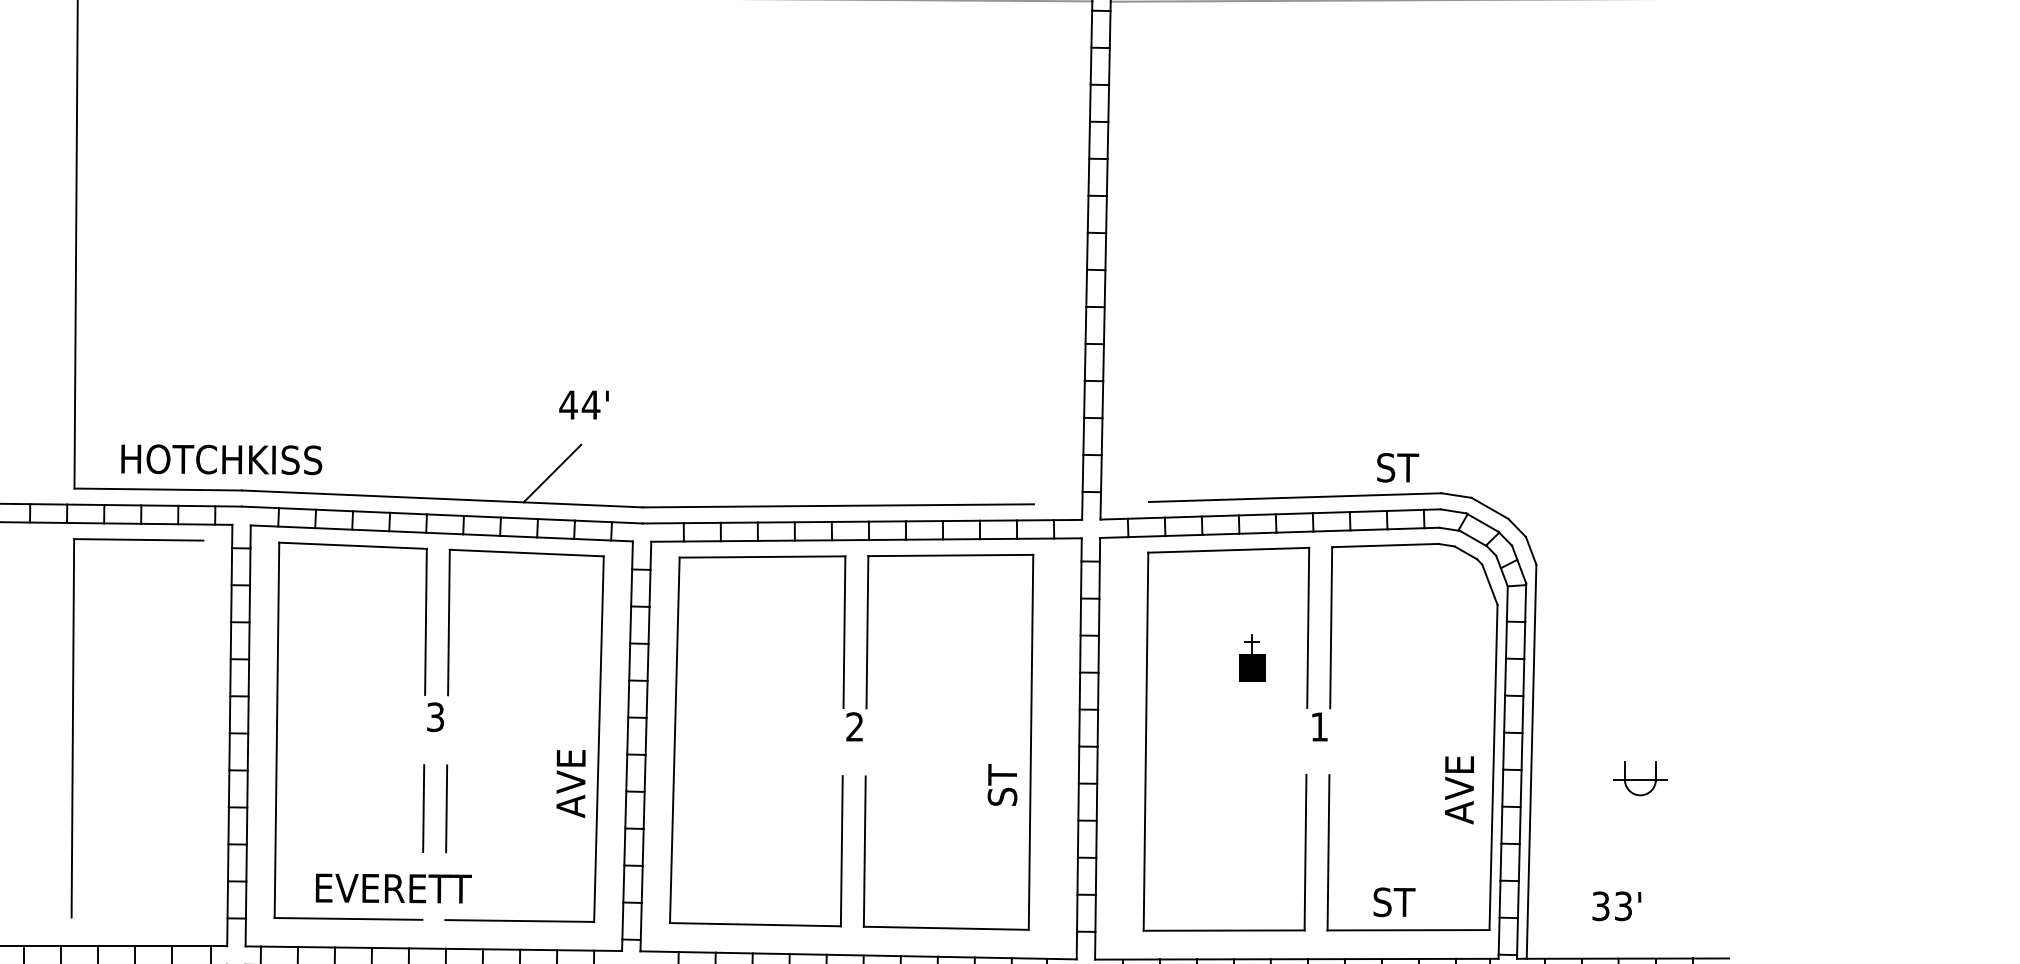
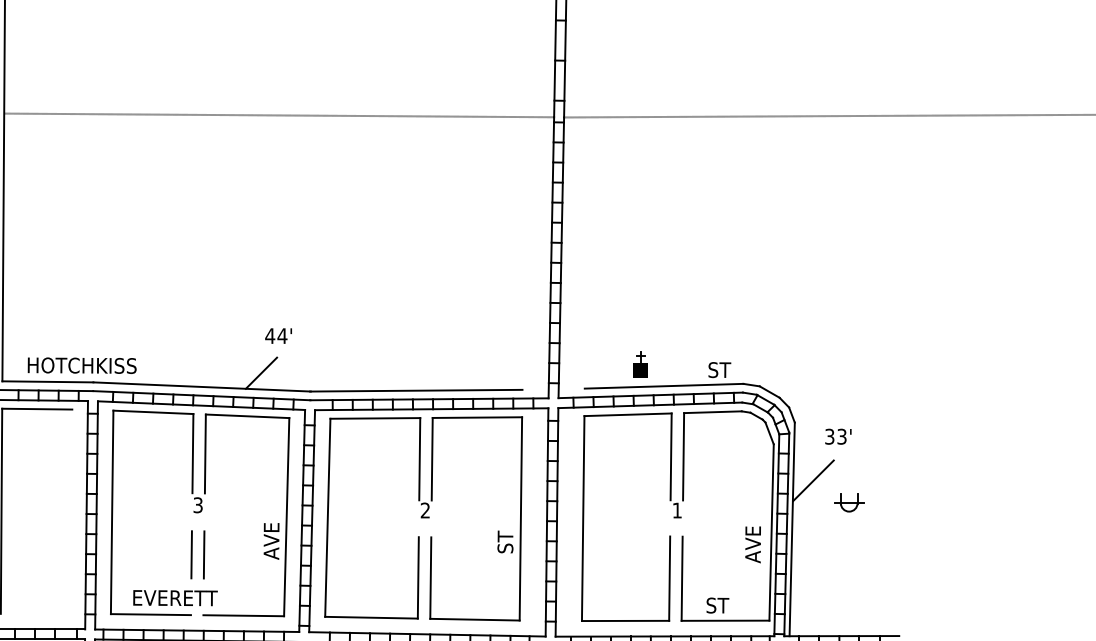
part: (1251, 656) -> (640, 364), moved
line: (1570, 671) -> (813, 480), added
part: (1640, 778) -> (849, 502), moved
text: (1616, 905) -> (838, 436), moved

